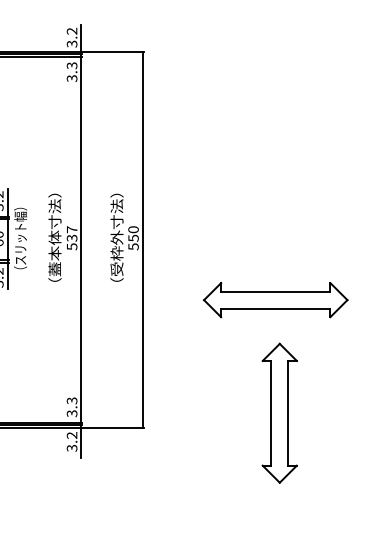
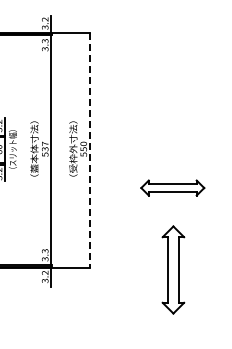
line: (142, 240) -> (89, 150), solid -> dashed
part: (275, 299) -> (172, 187), size x0.7
part: (279, 412) -> (173, 269), moved

